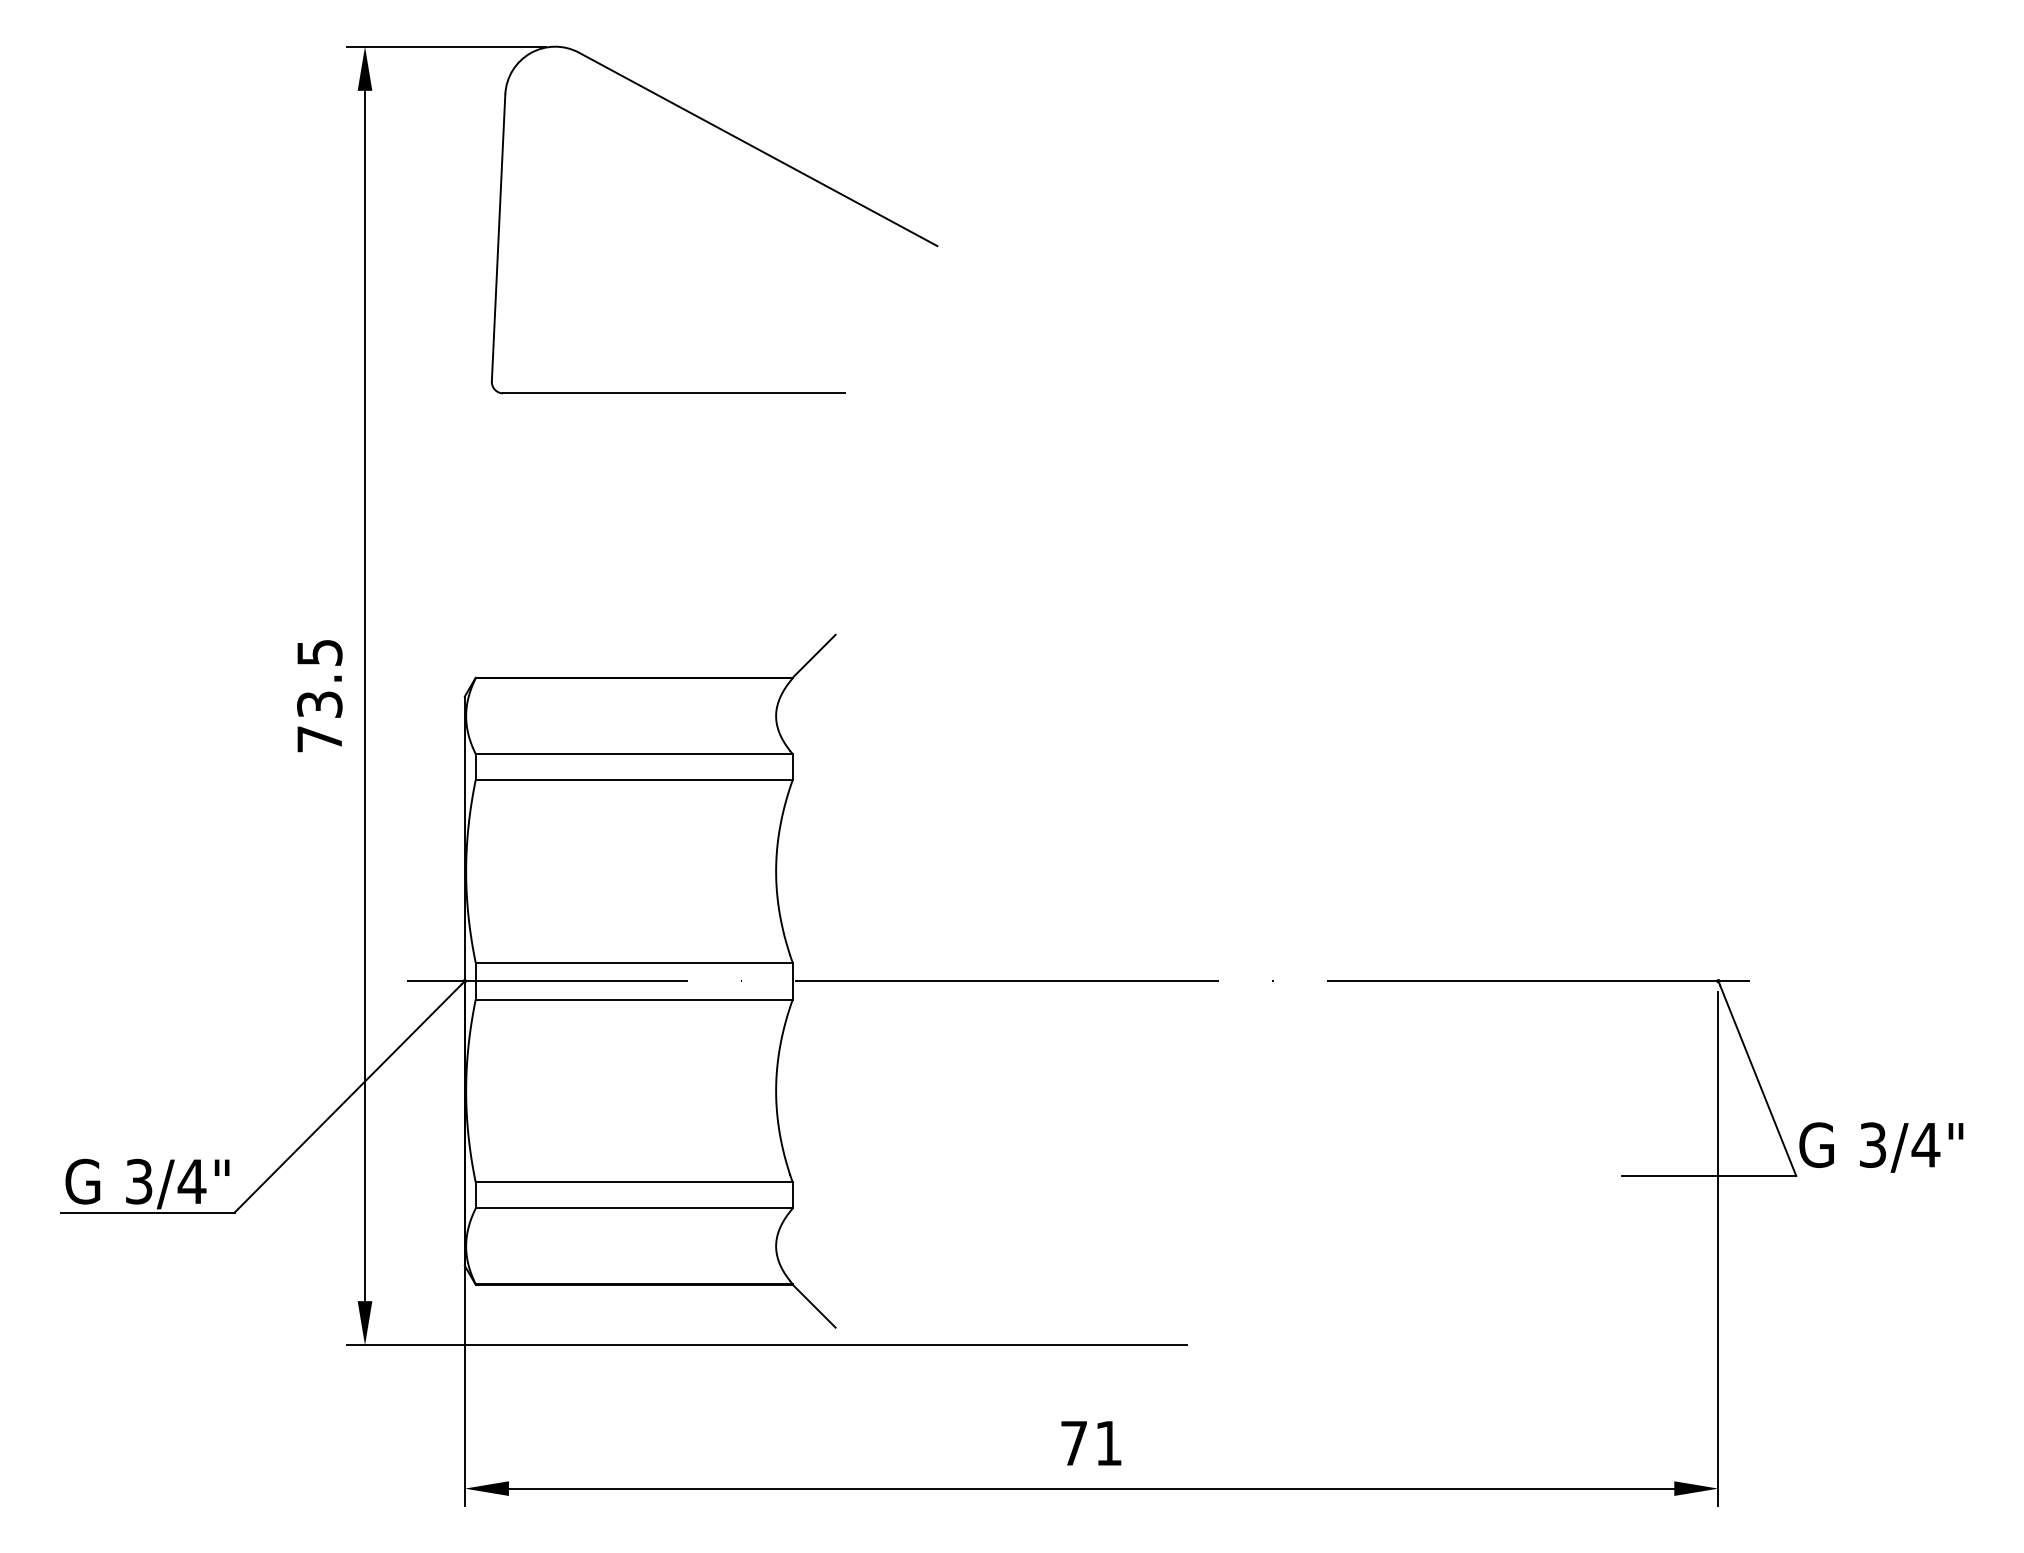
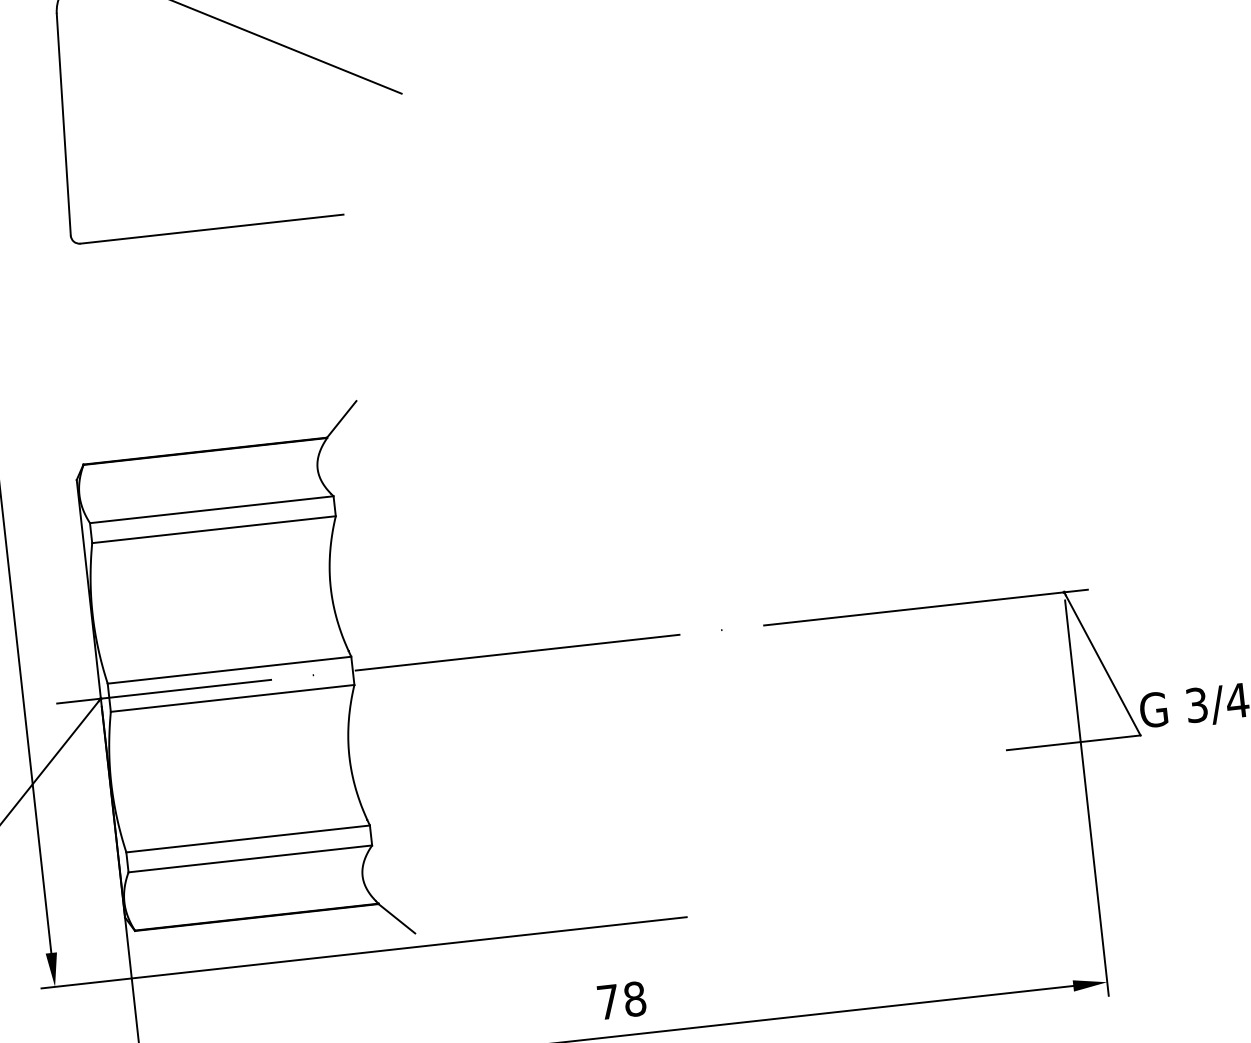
text: (1108, 1443) -> (634, 999), 71 -> 78

